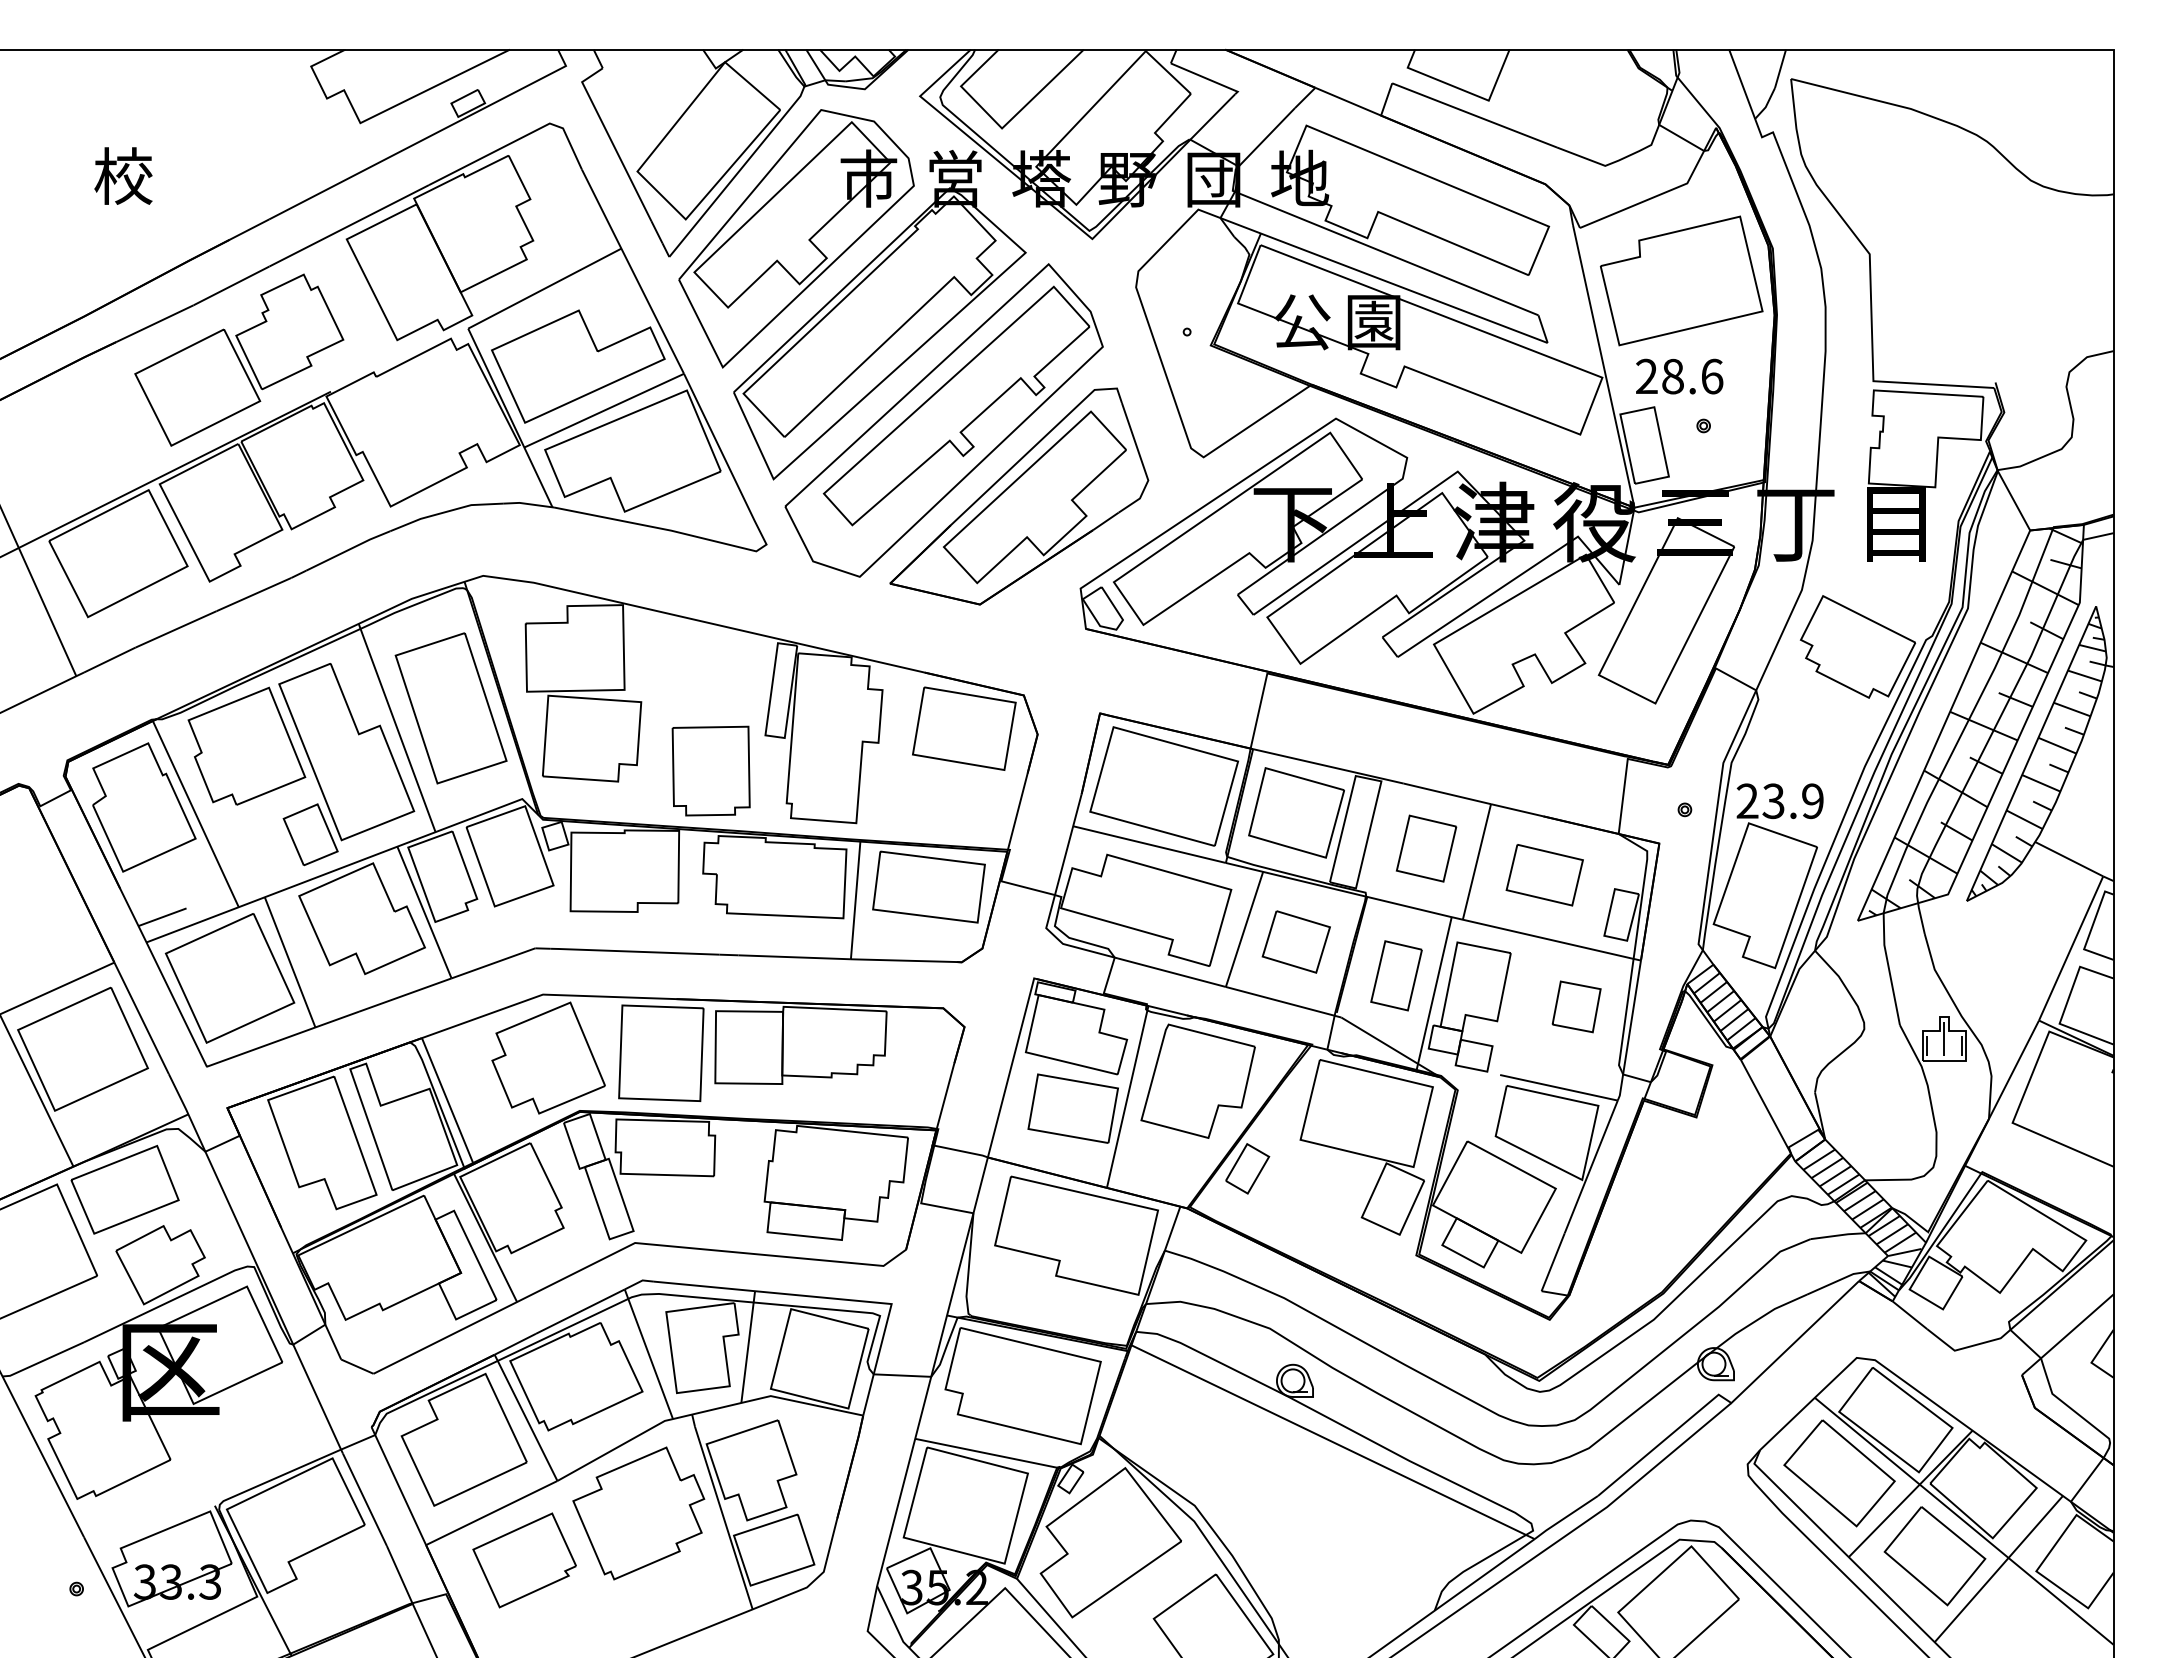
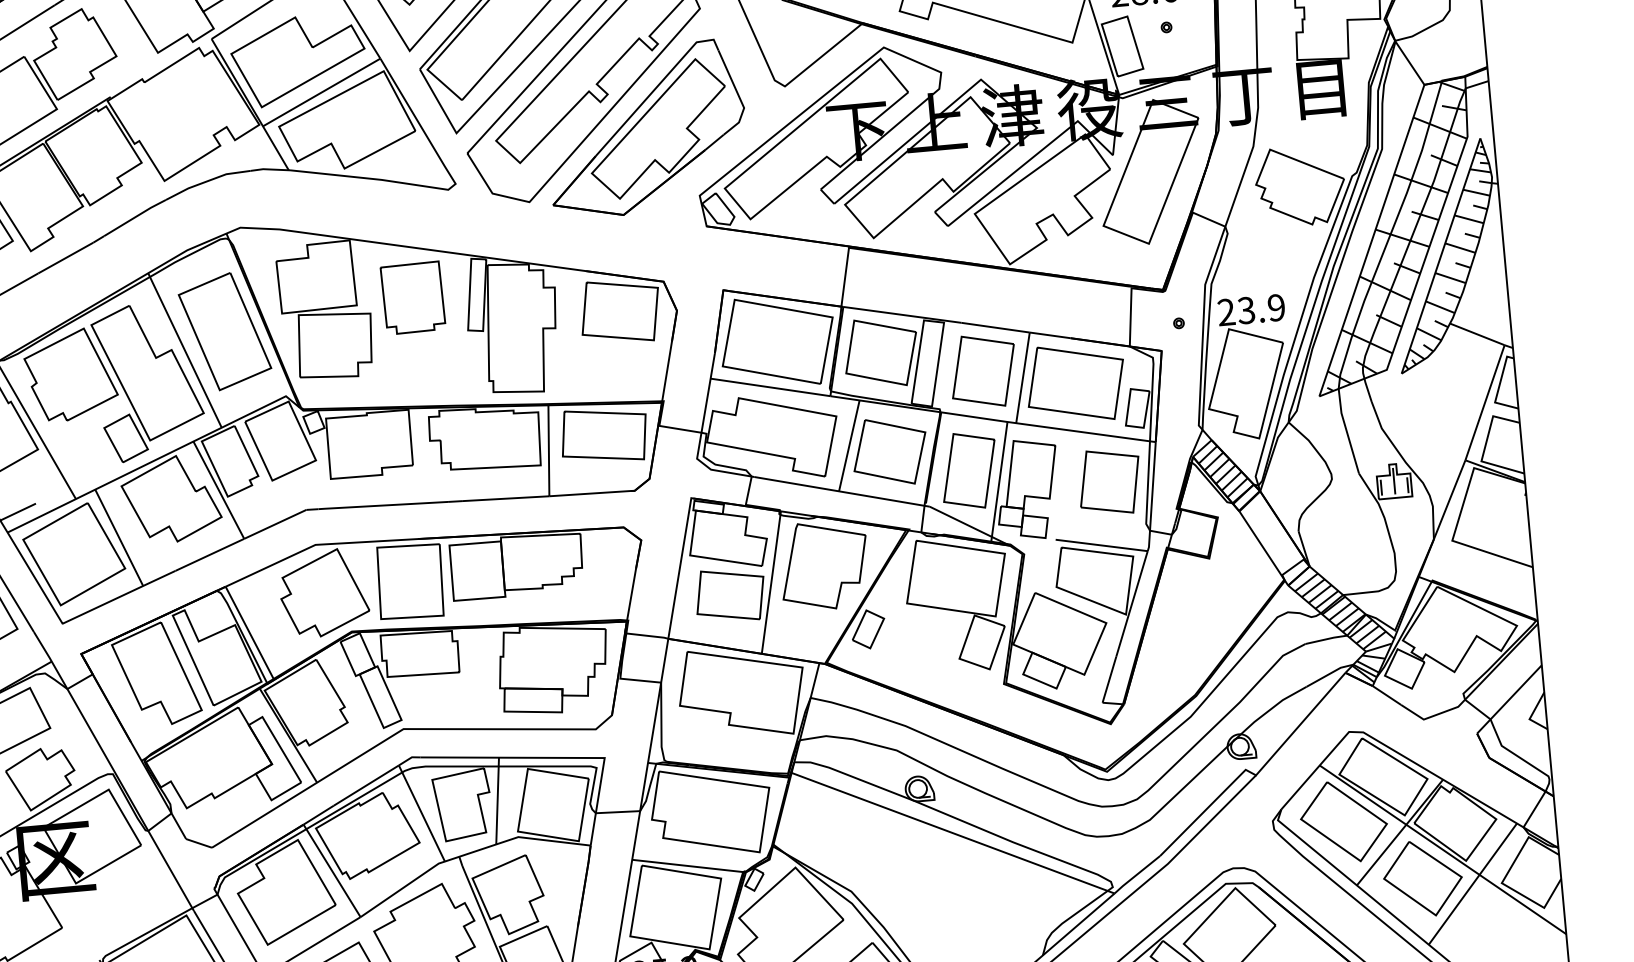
part: (710, 770) -> (412, 297), moved
part: (1426, 848) -> (983, 371), size x1.43
part: (1544, 874) -> (1075, 382), size x1.67
part: (1296, 941) -> (890, 451), size x1.43
part: (1396, 975) -> (969, 470), size x1.43
part: (1576, 1006) -> (1109, 481), size x1.67

